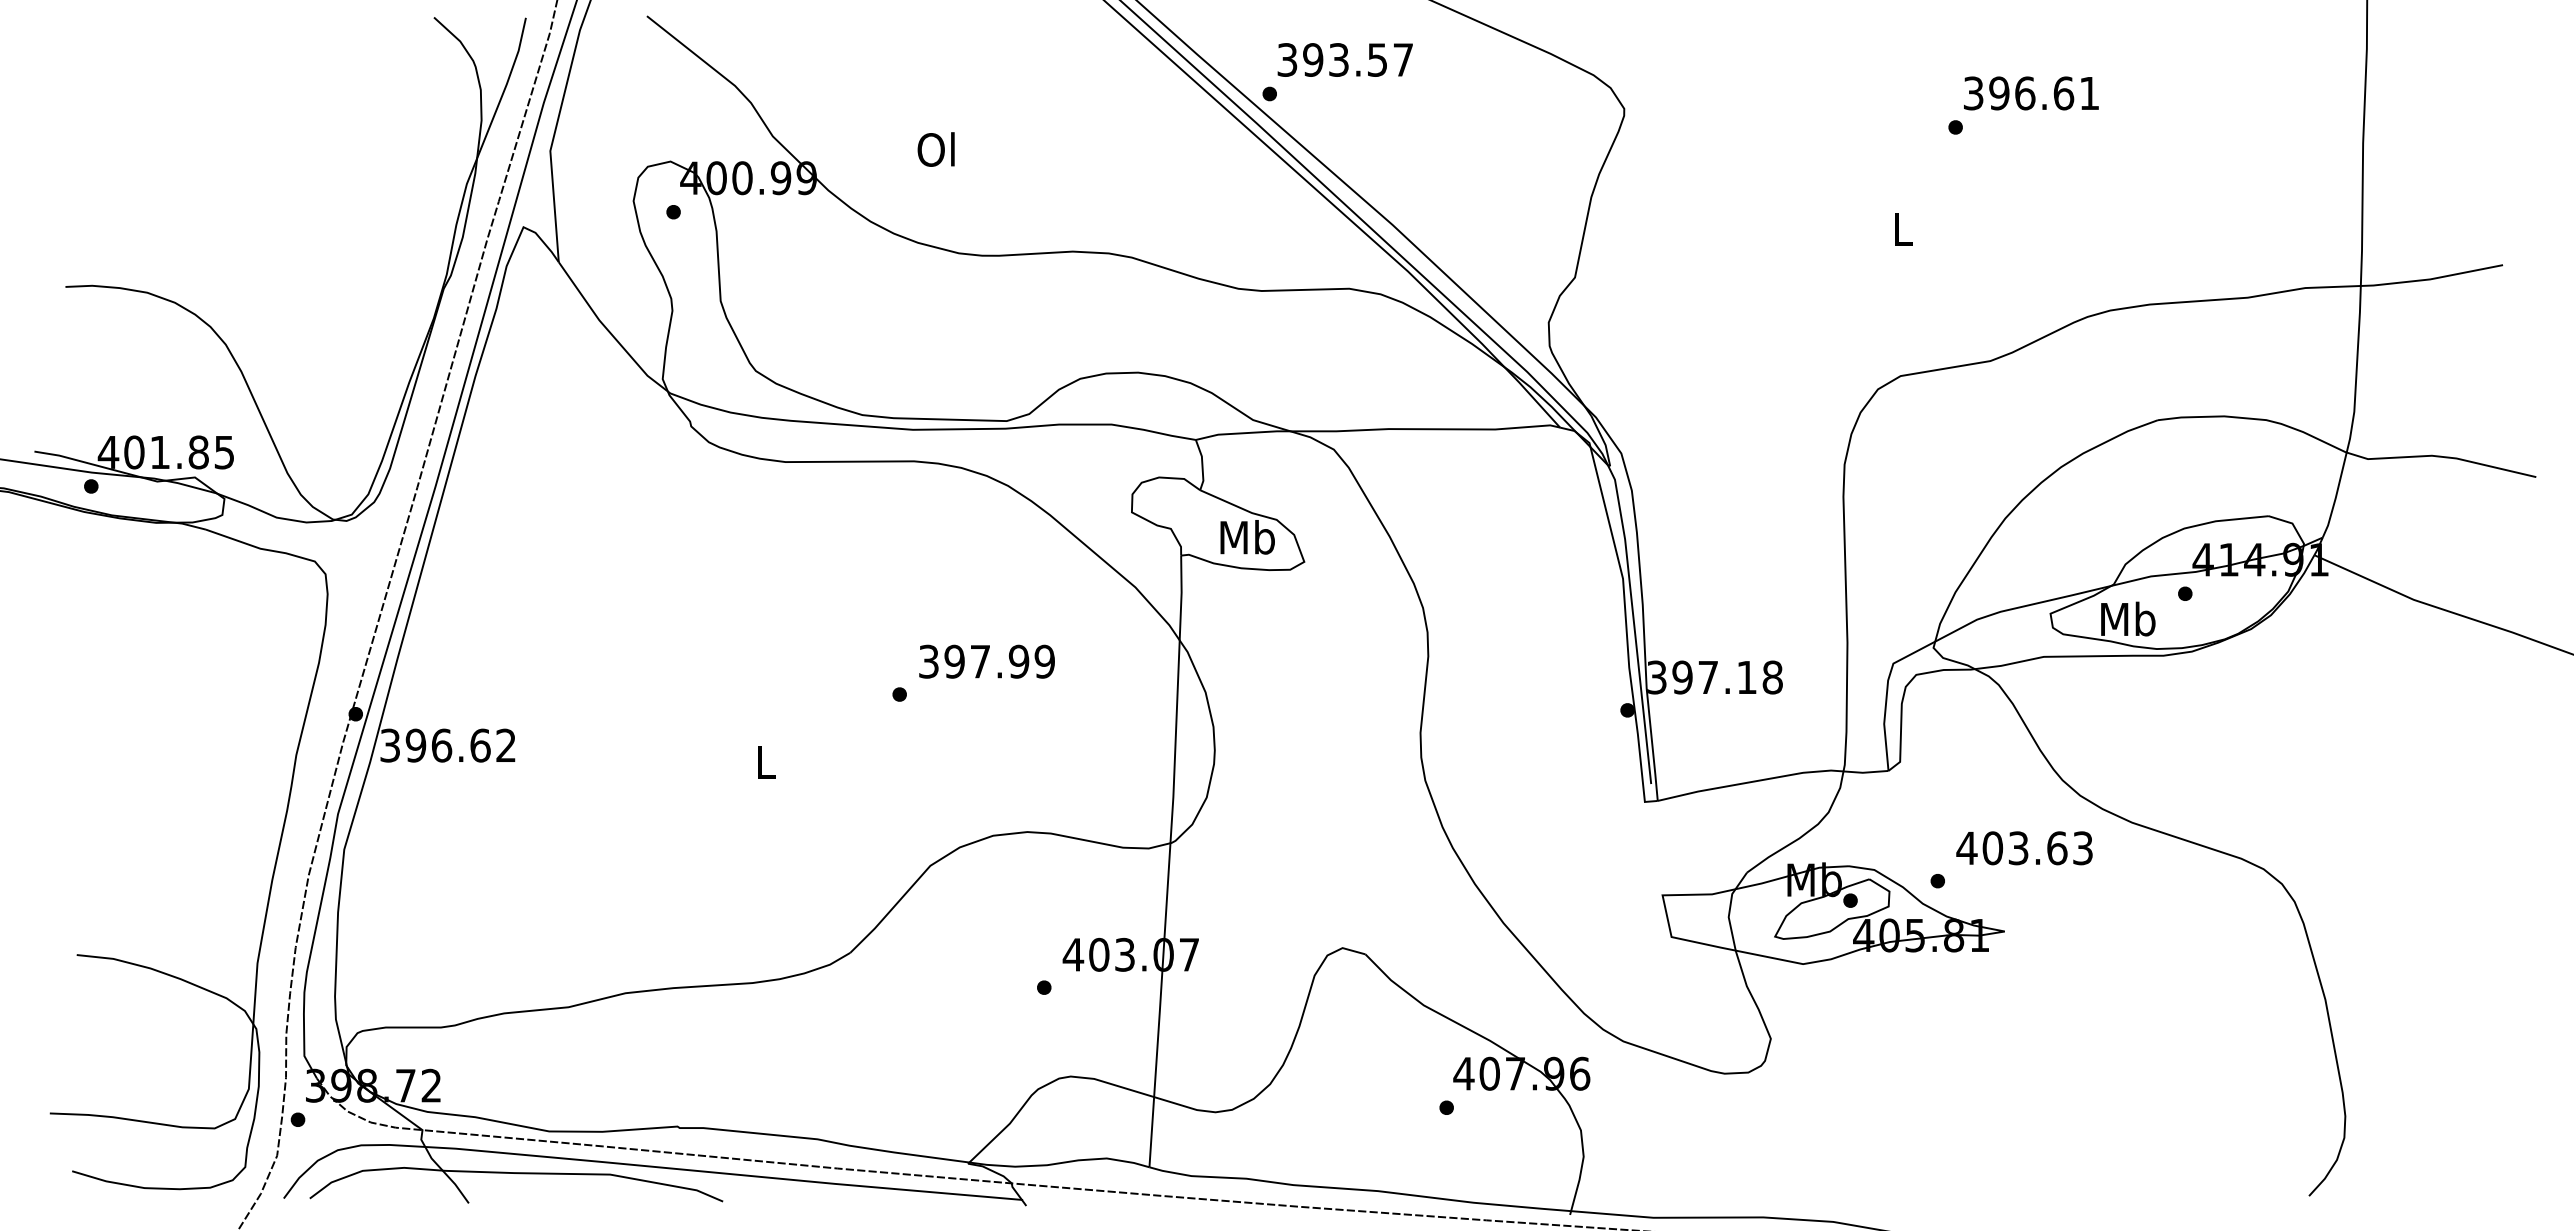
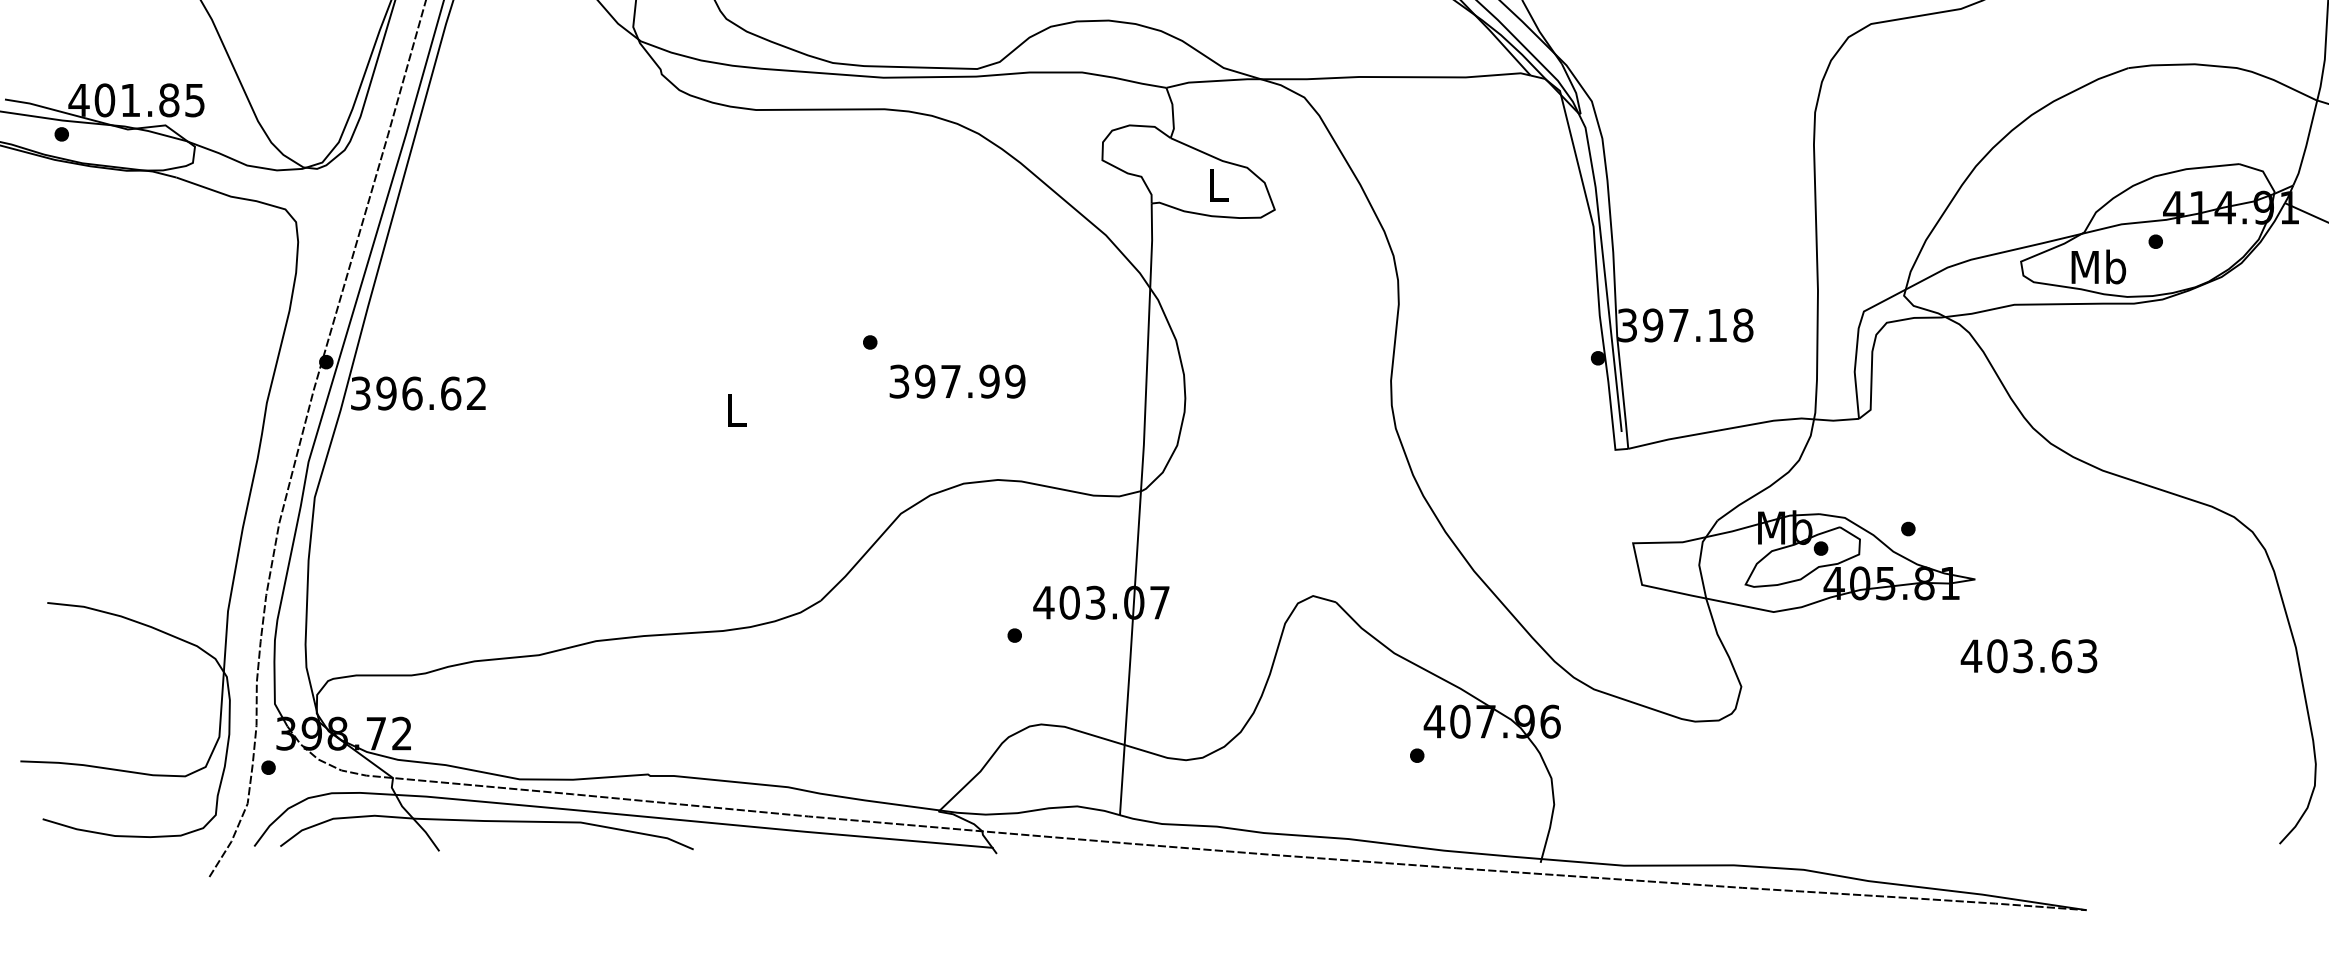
text: (1247, 537) -> (1218, 185), Mb -> L
text: (986, 661) -> (957, 381), moved
text: (2024, 848) -> (2029, 656), moved

